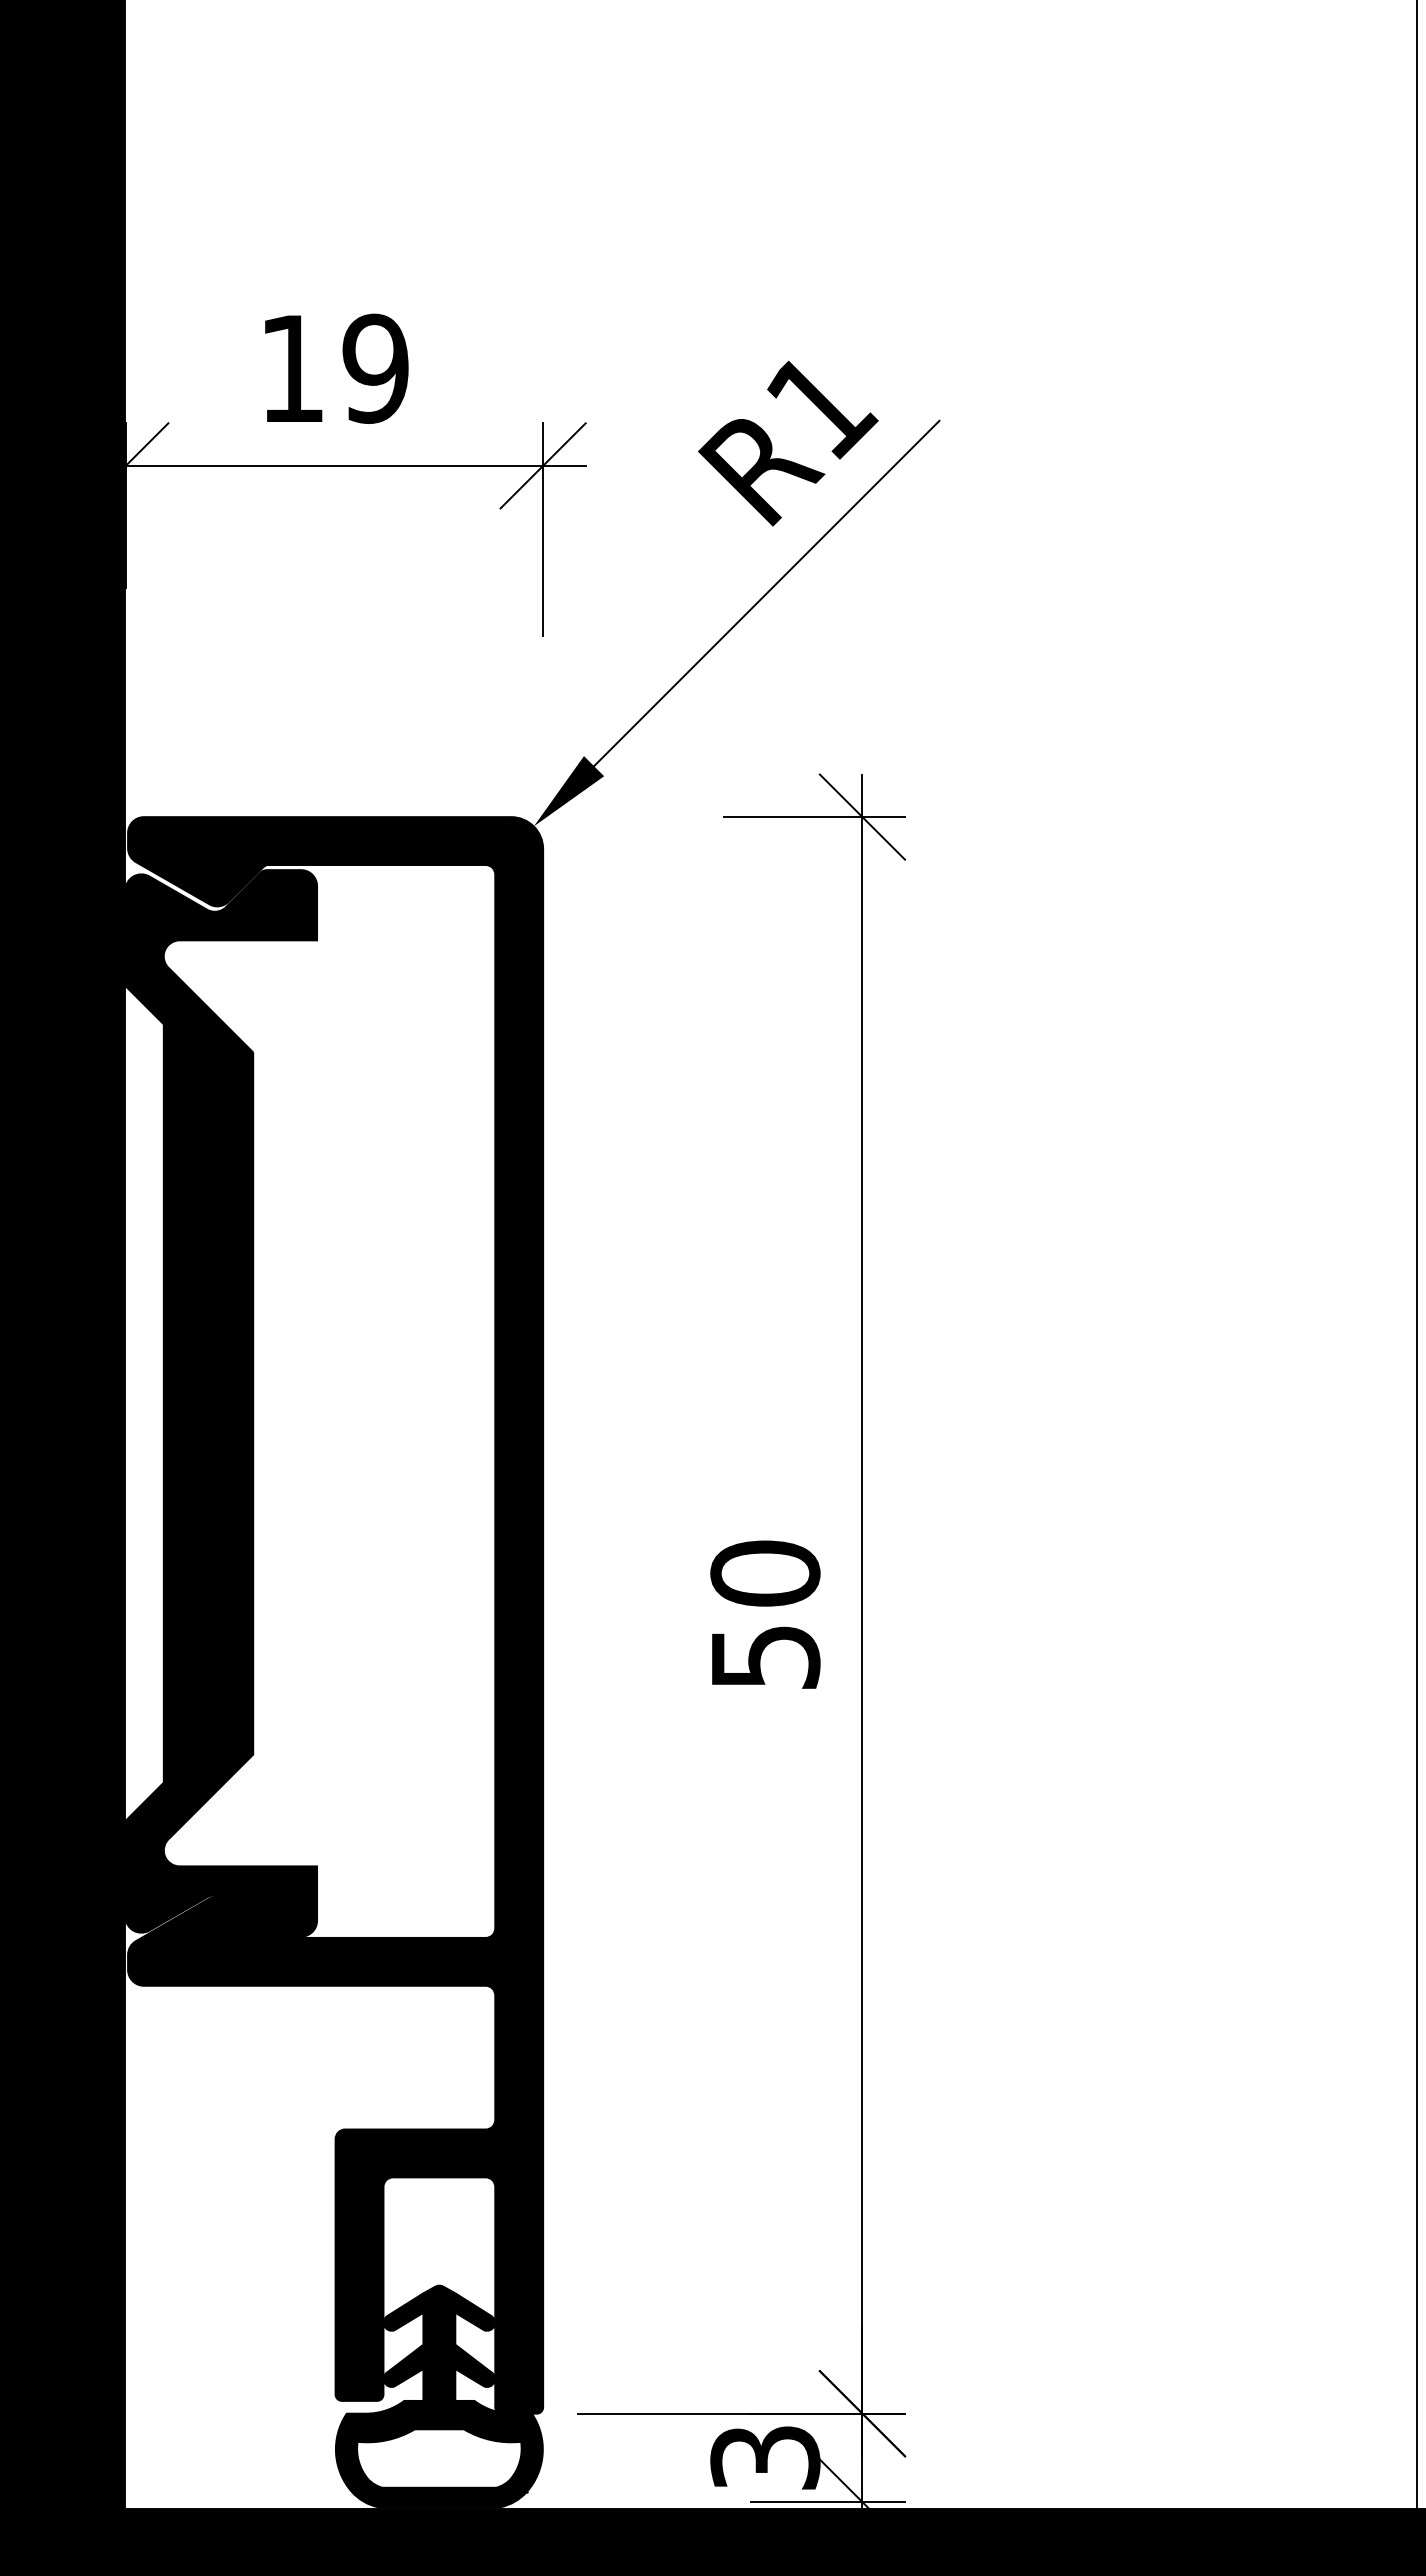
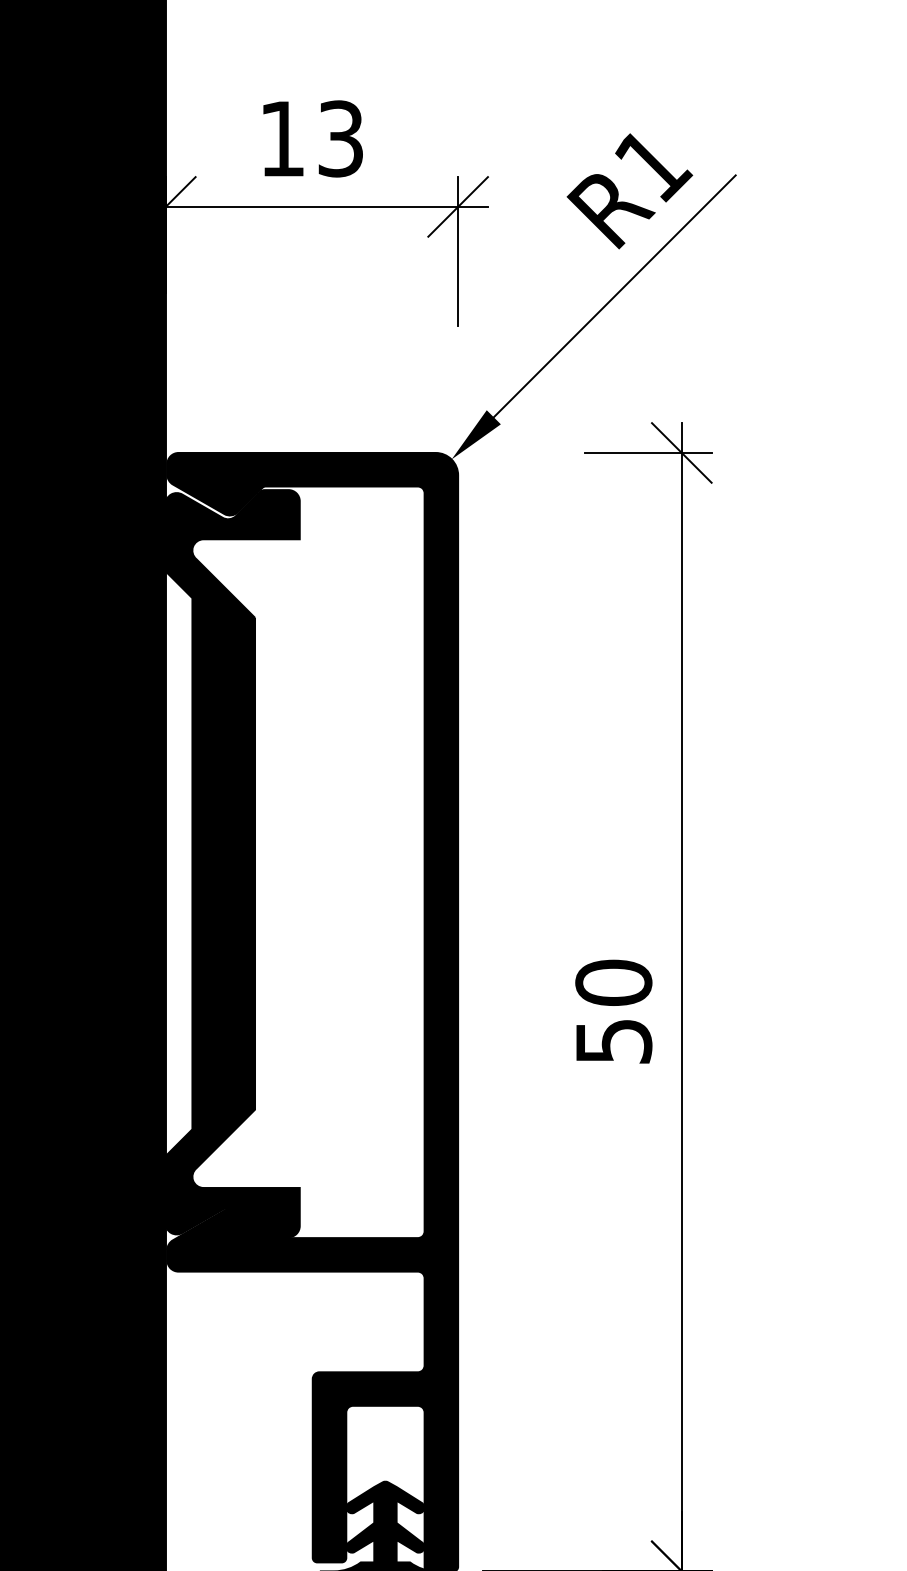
text: (375, 368) -> (340, 138), 19 -> 13

